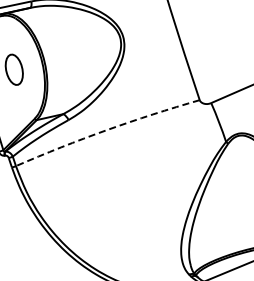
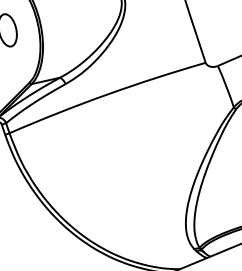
arc: (106, 130) -> (106, 95), dashed -> solid

